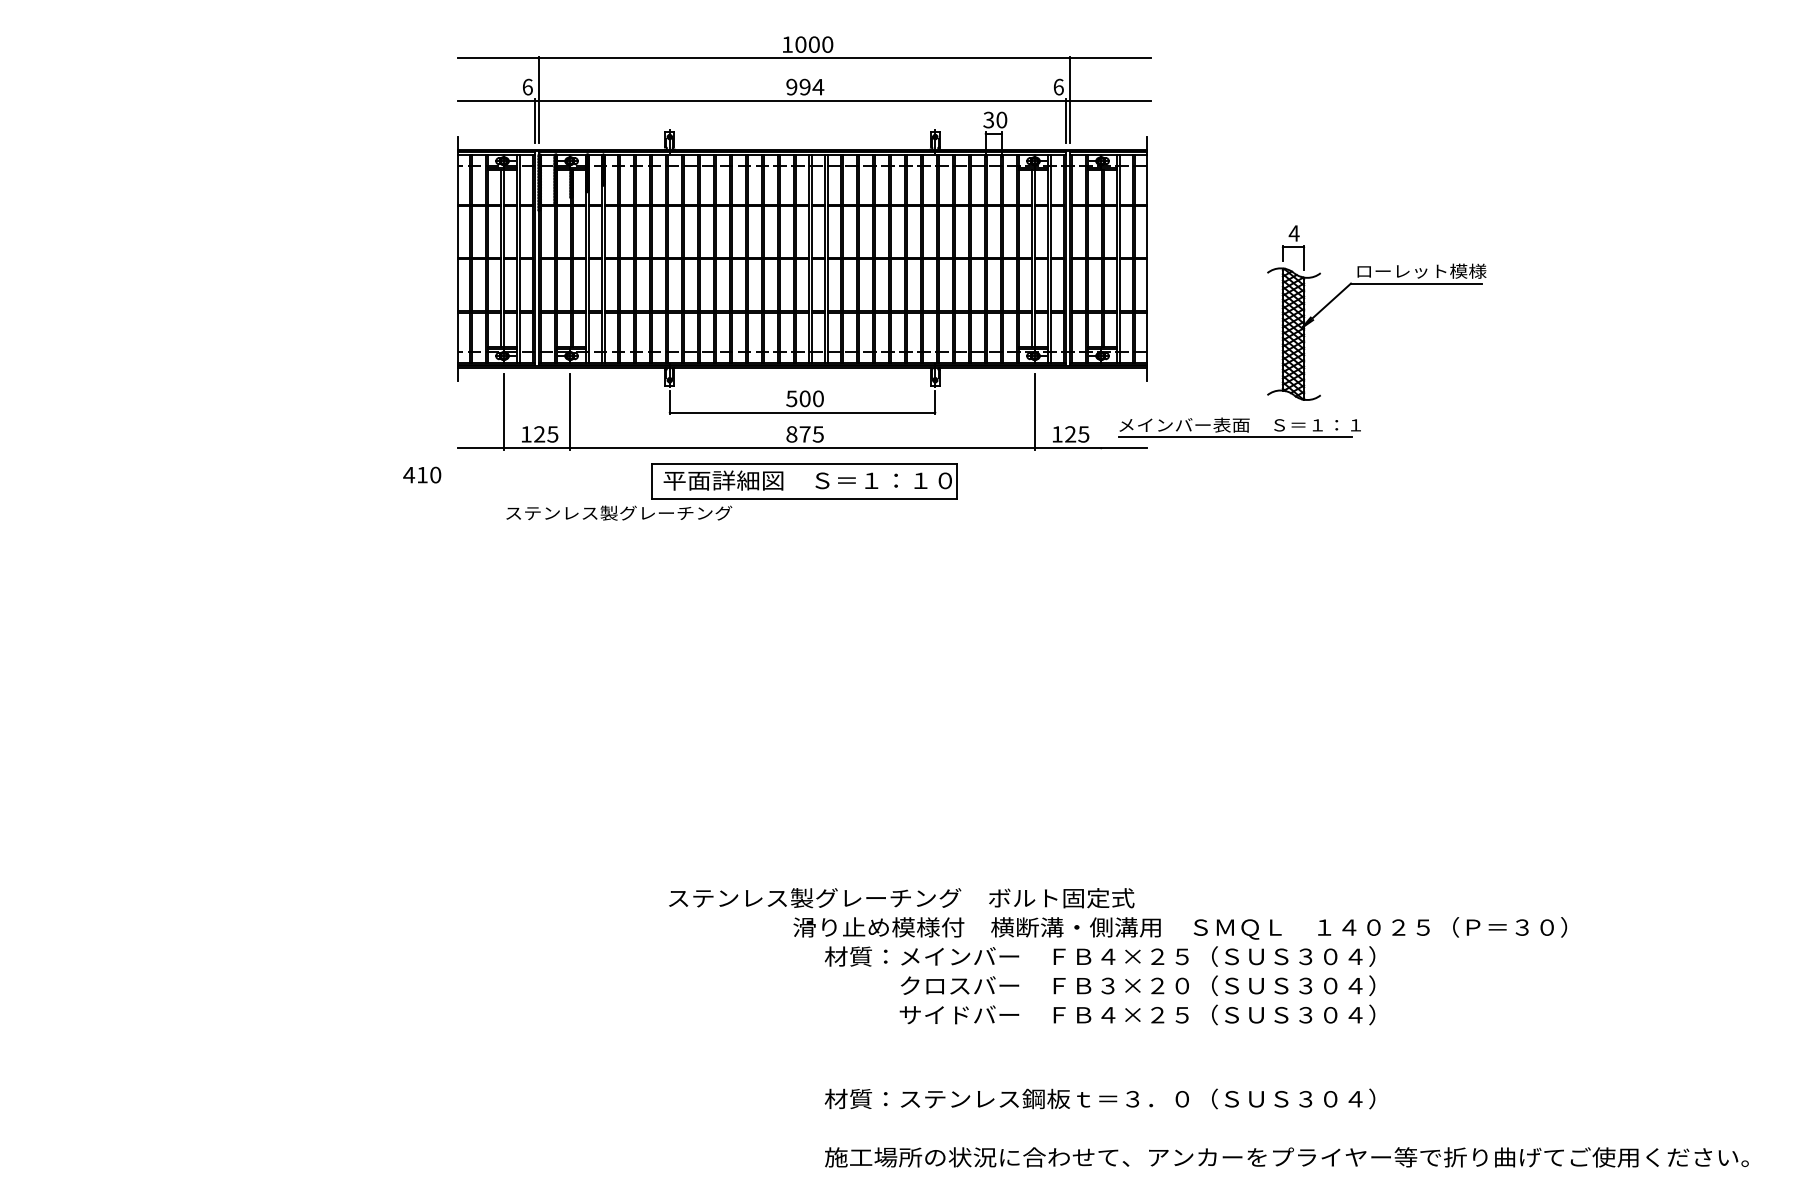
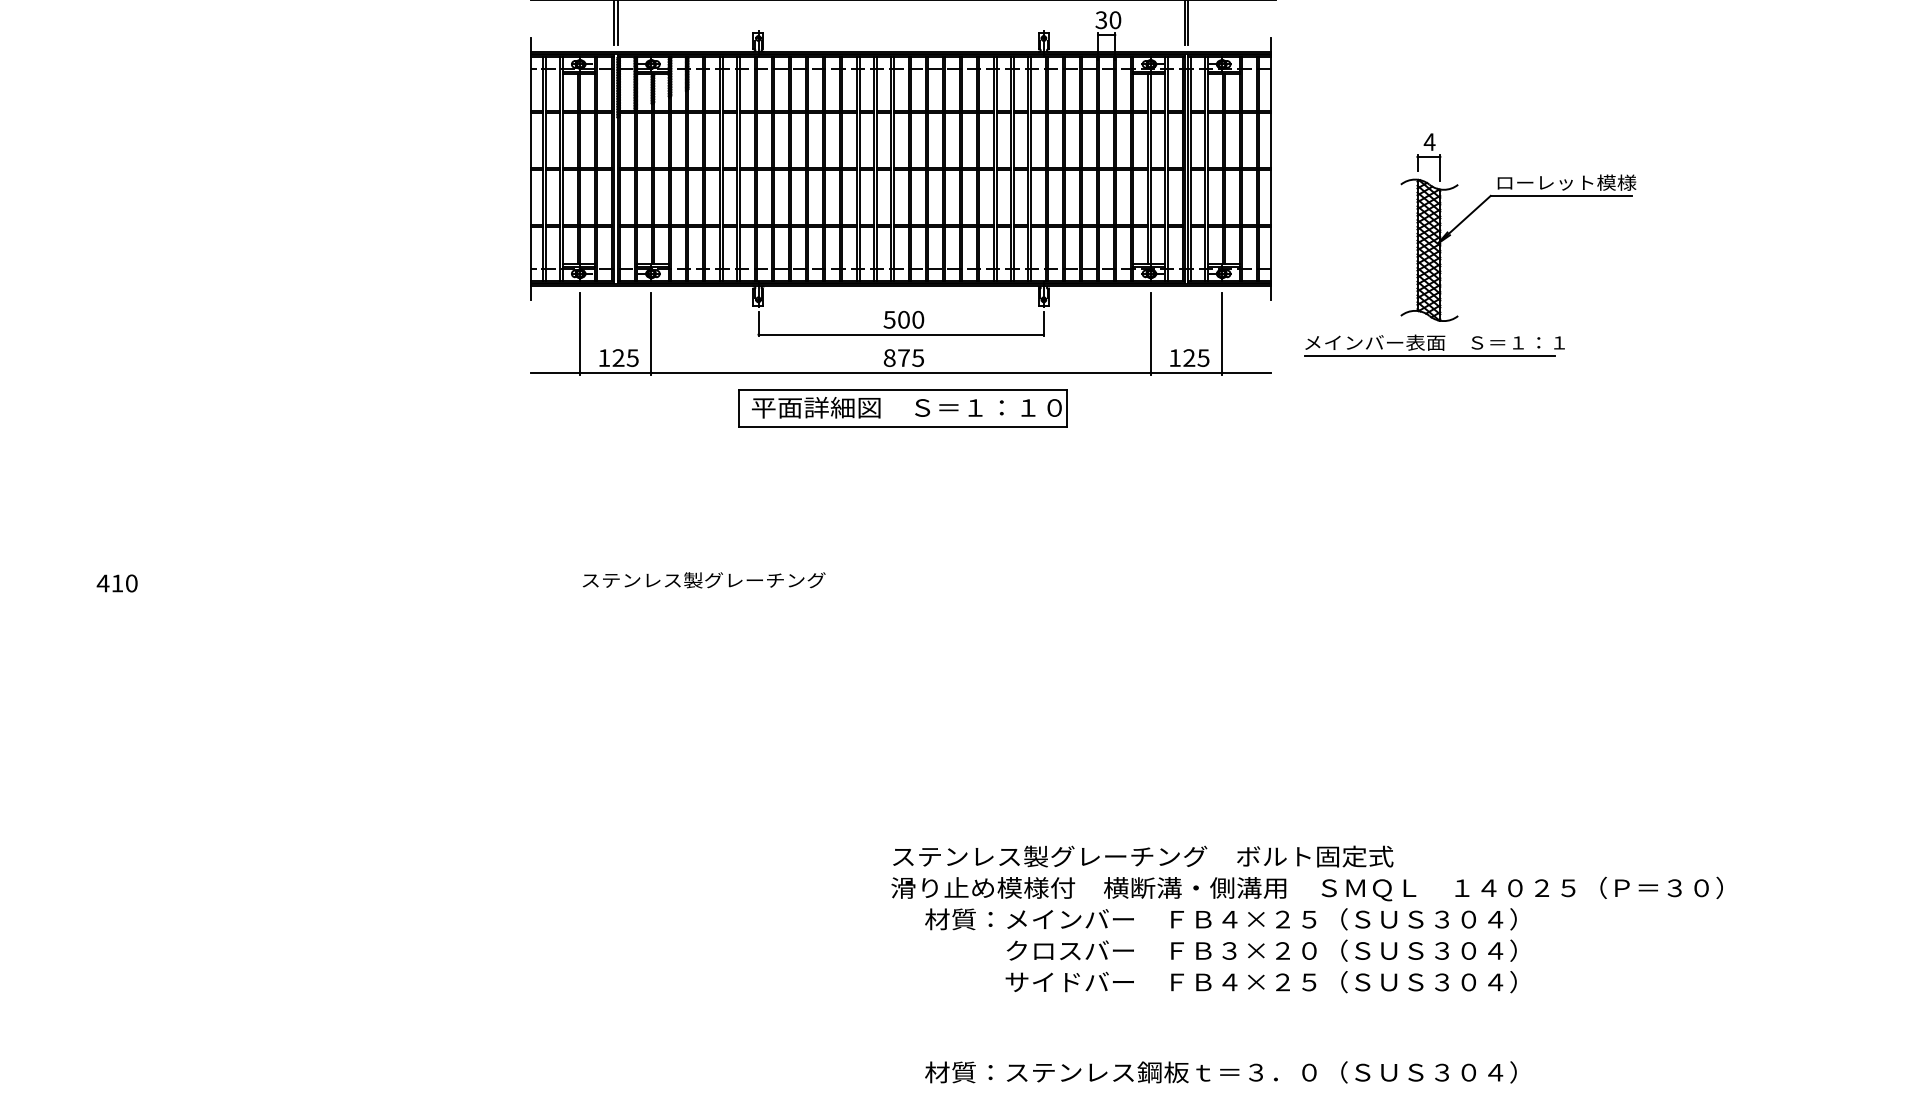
line: (1101, 411) -> (1222, 333), added
part: (1239, 427) -> (1434, 345), moved
text: (422, 474) -> (117, 582), moved
text: (619, 512) -> (704, 579), moved
text: (901, 898) -> (1142, 856), moved

